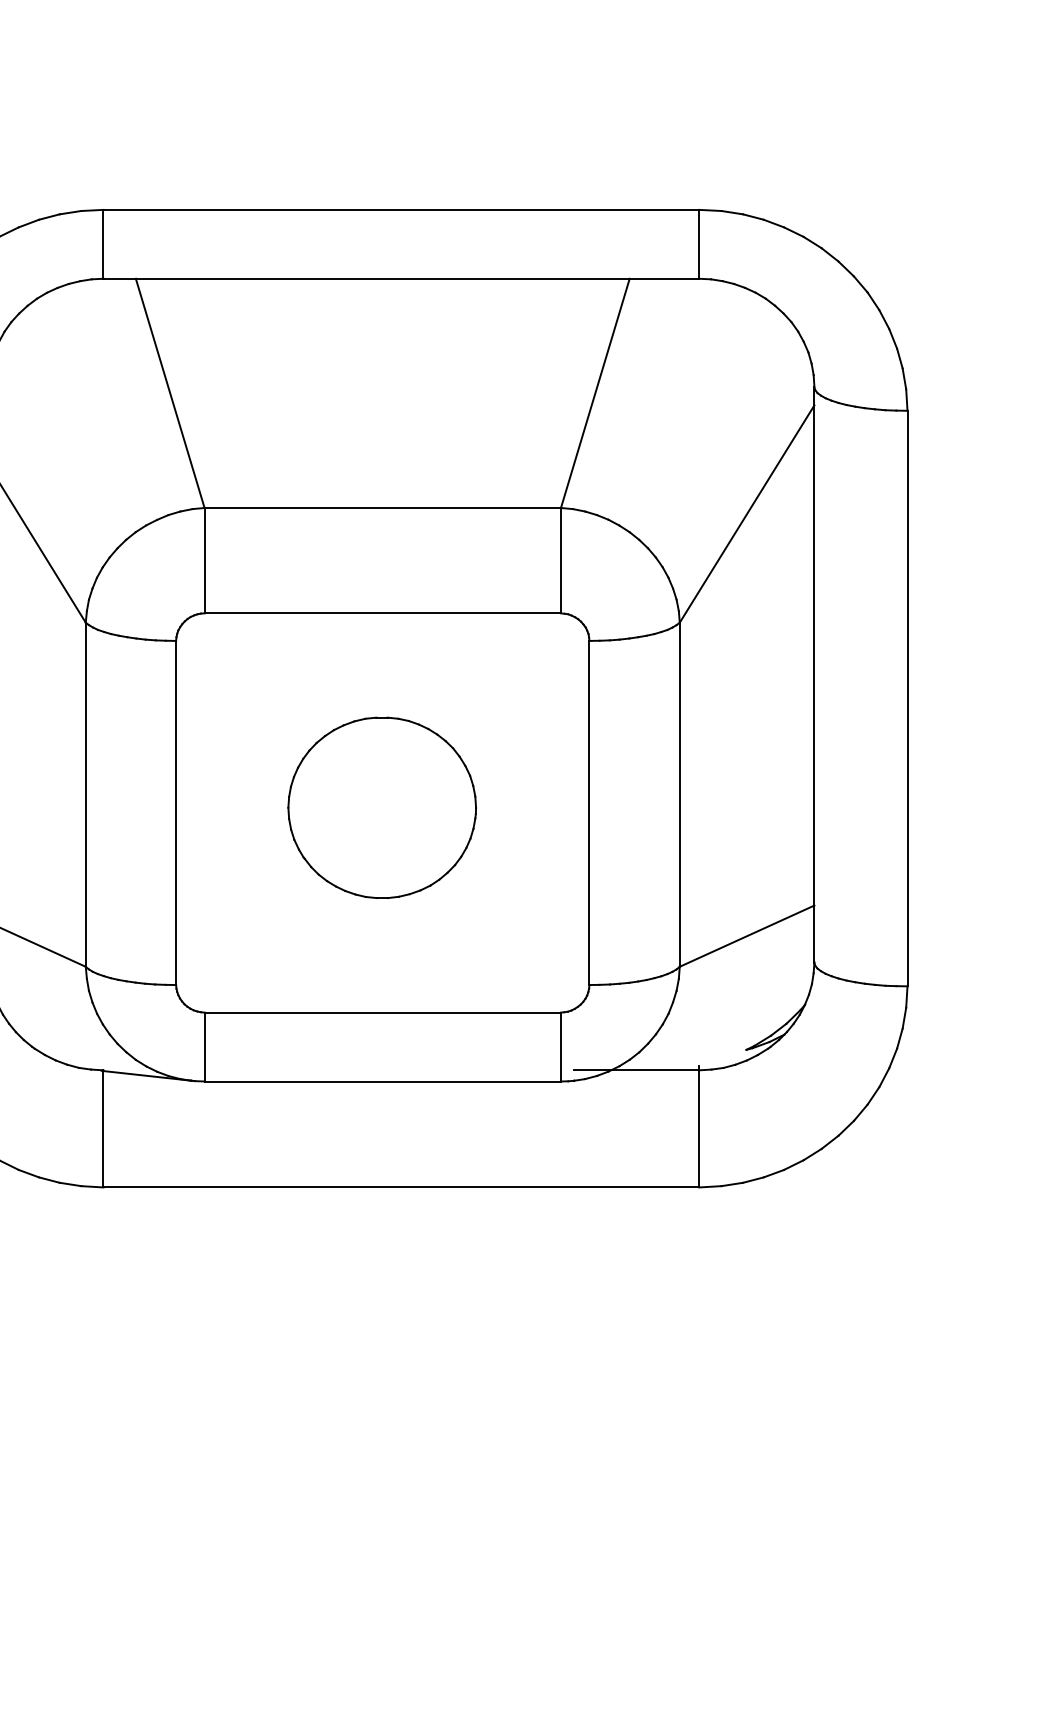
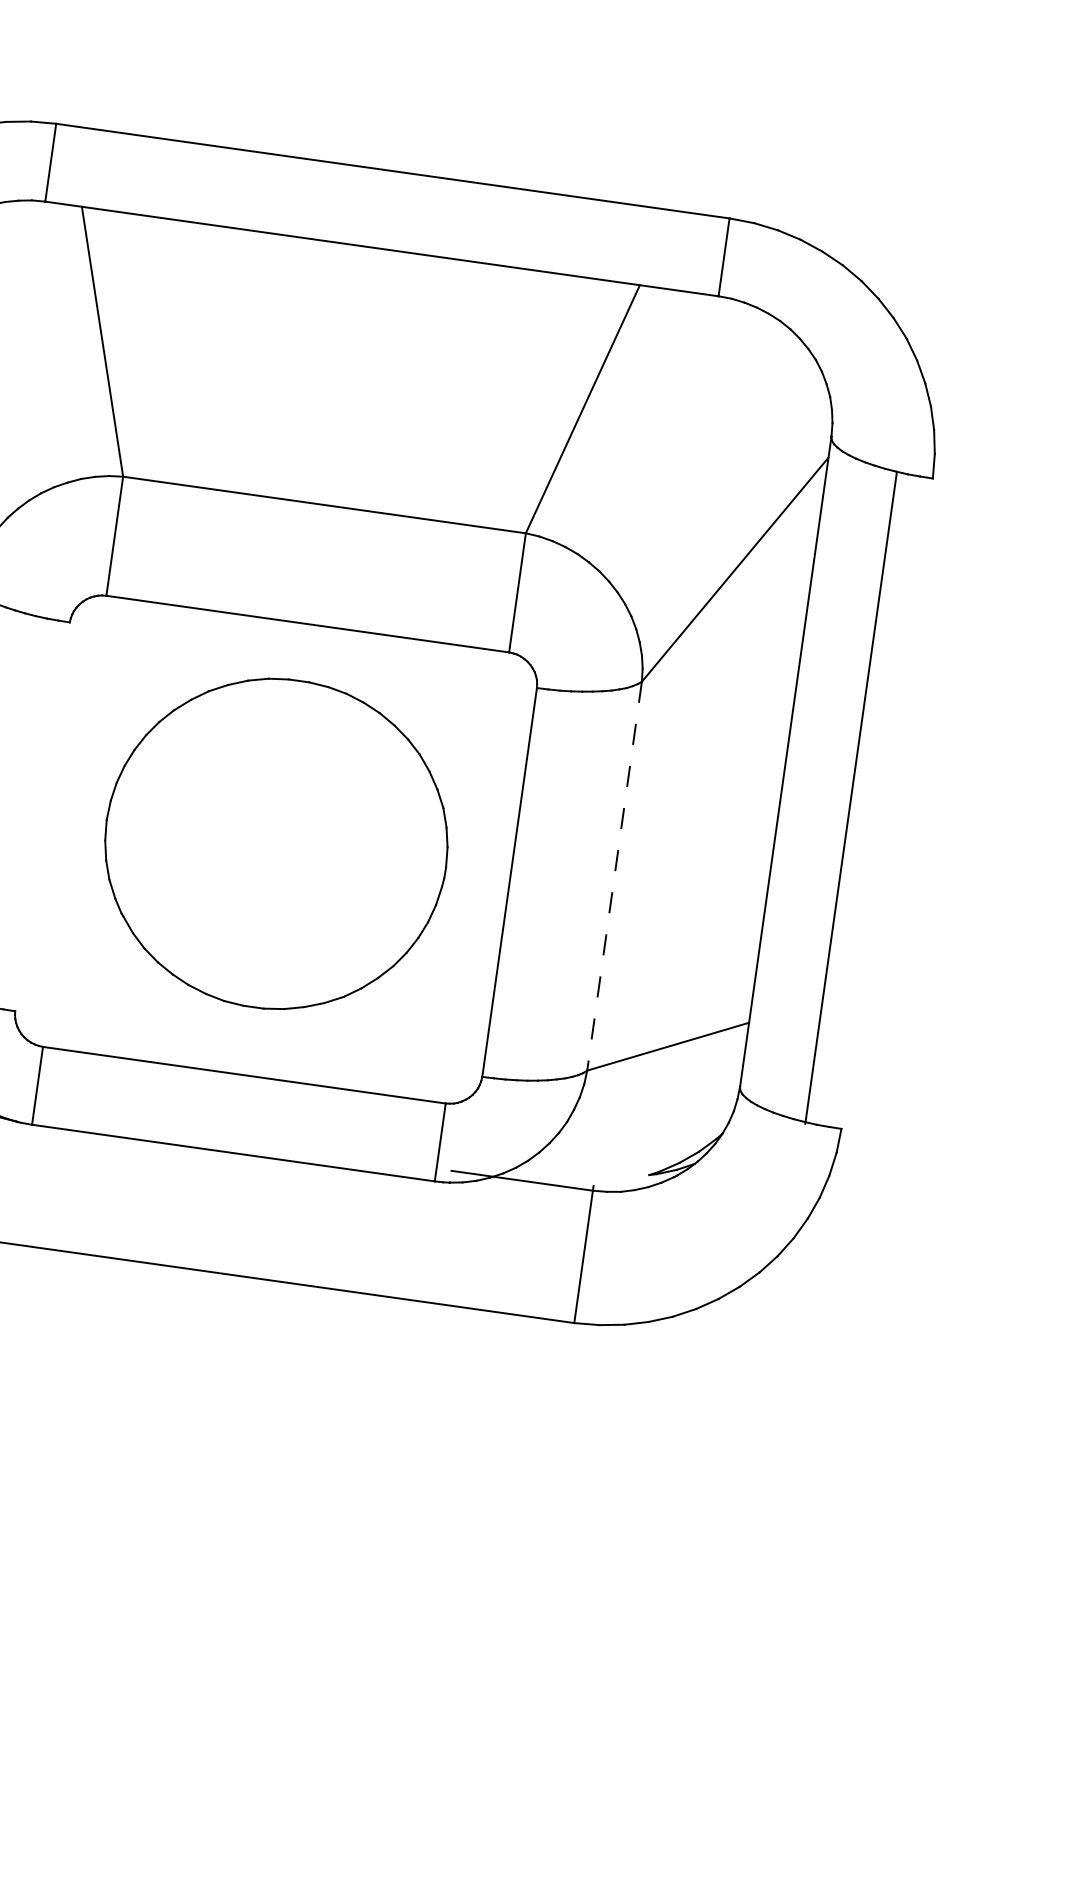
line: (907, 698) -> (851, 798), moved
line: (679, 795) -> (614, 877), solid -> dashed
part: (381, 807) -> (275, 843), size x1.6
line: (176, 812) -> (43, 816), removed

